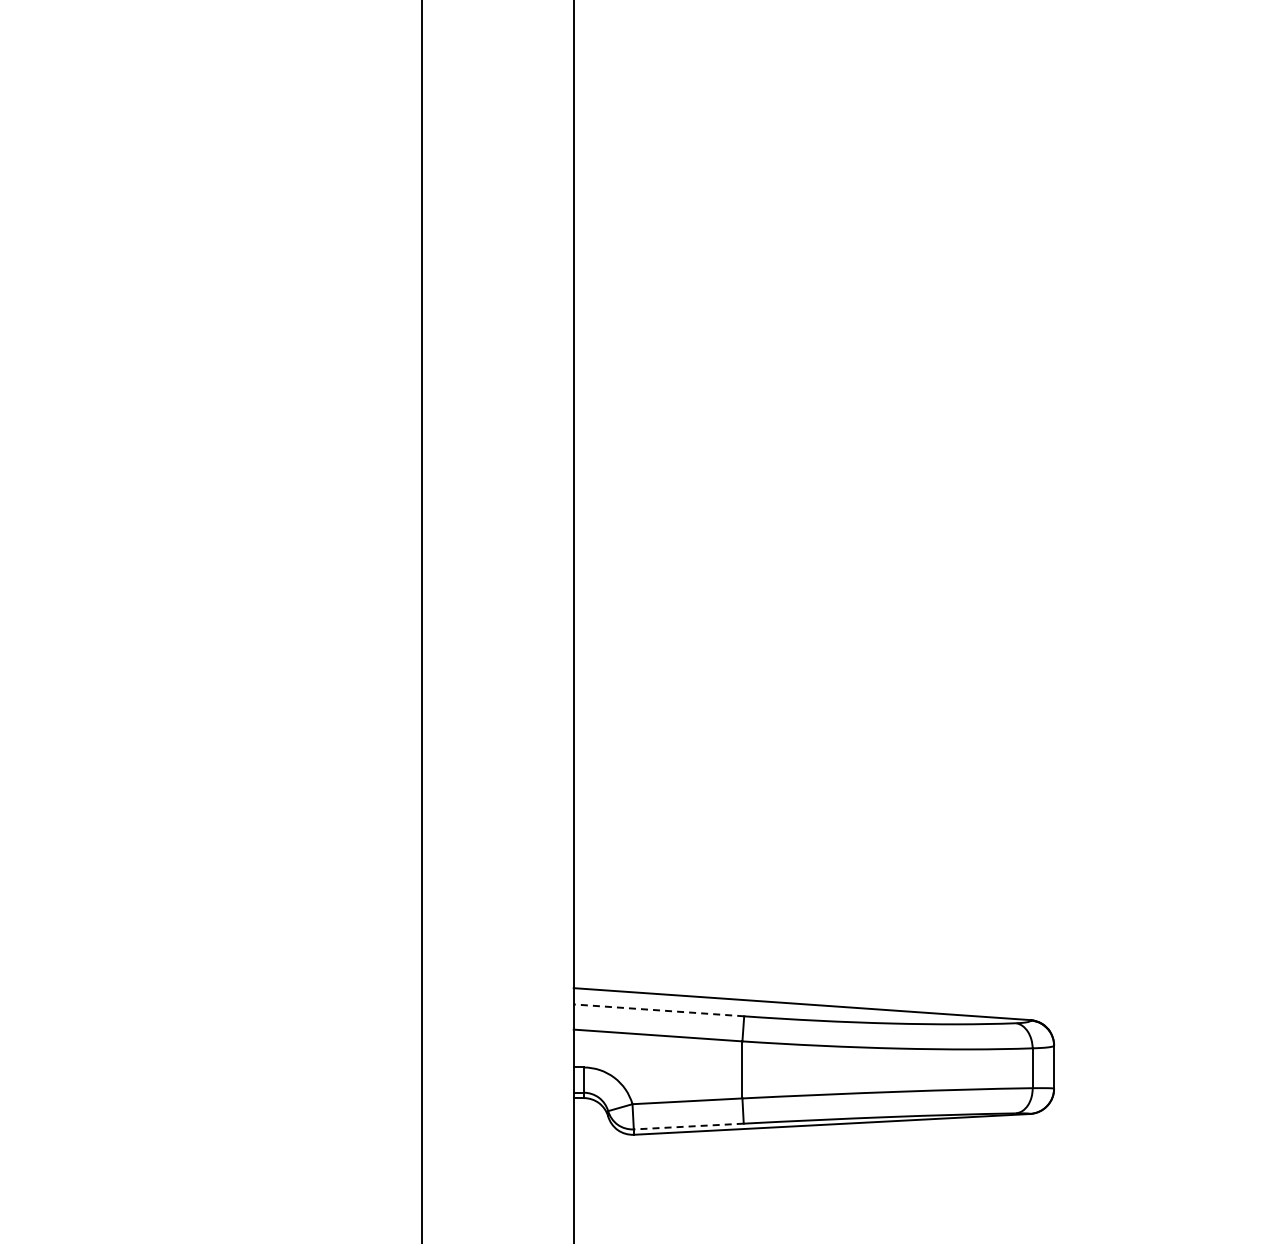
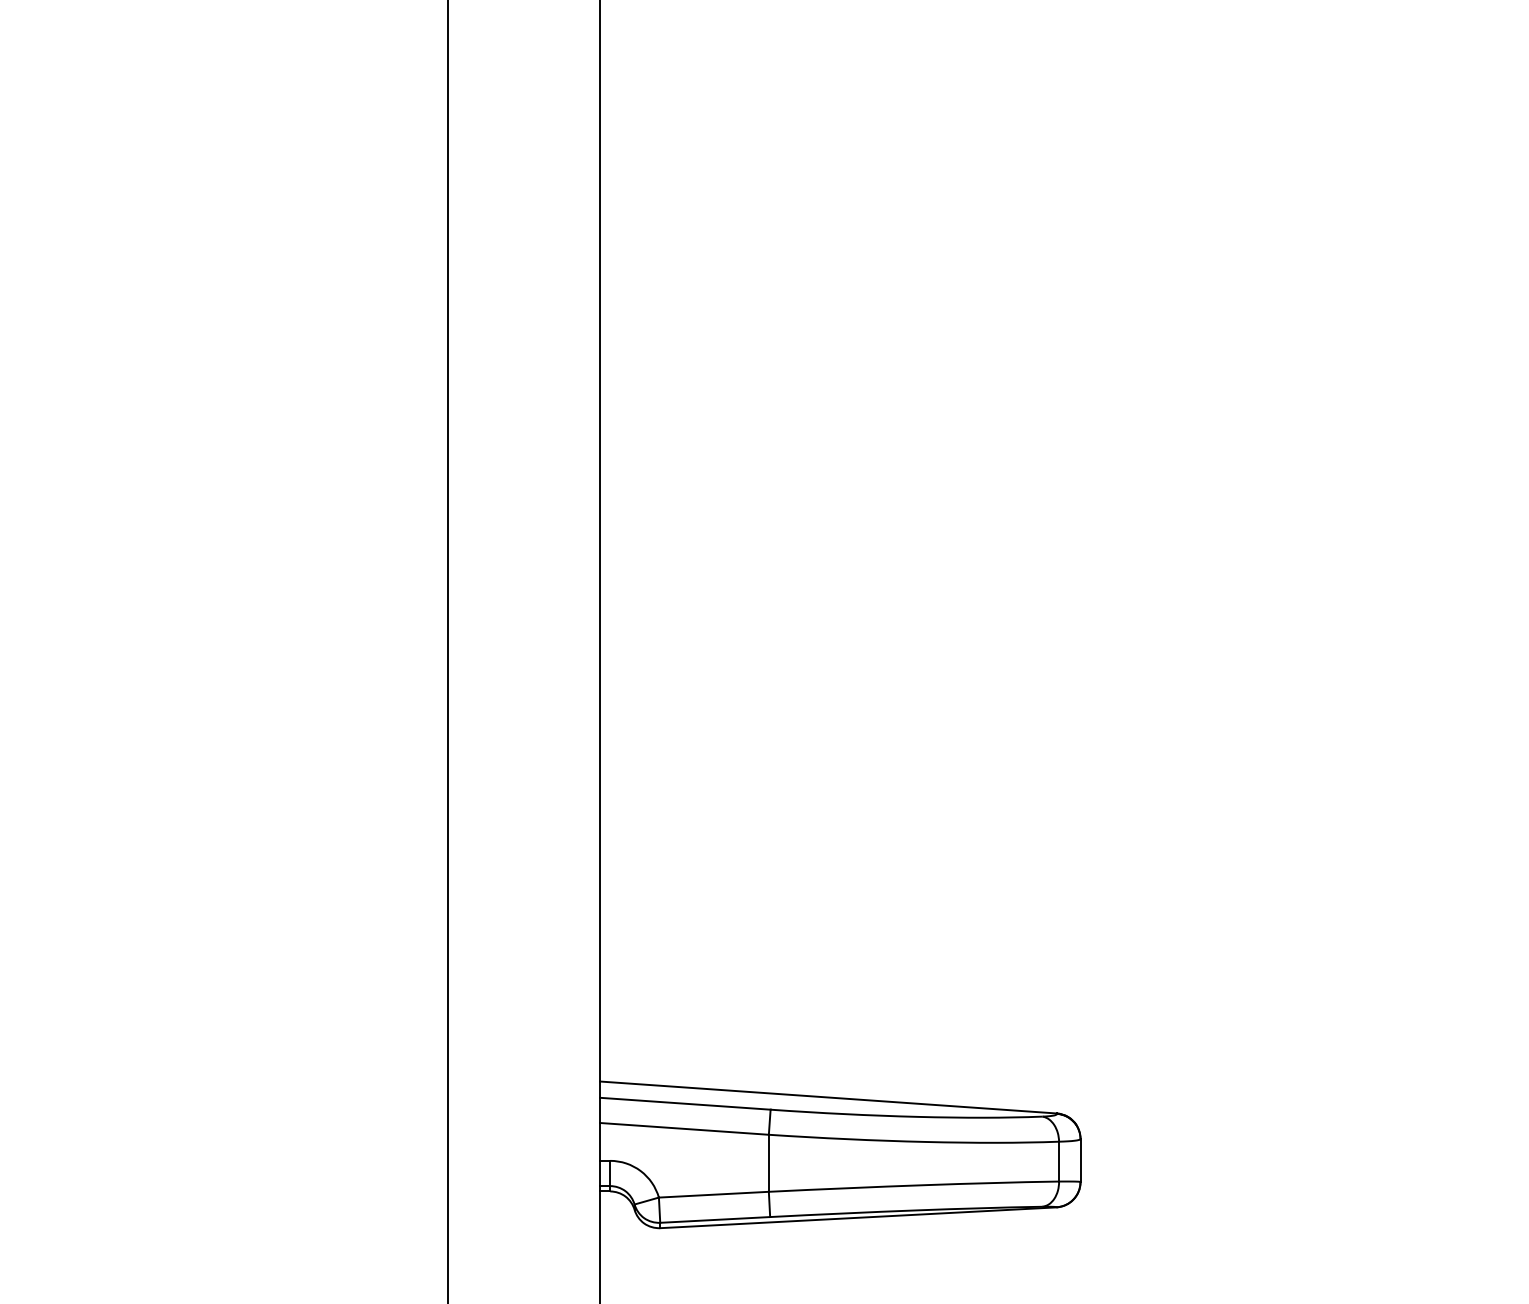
line: (658, 1010) -> (684, 1103), dashed -> solid
line: (688, 1126) -> (714, 1219), dashed -> solid

